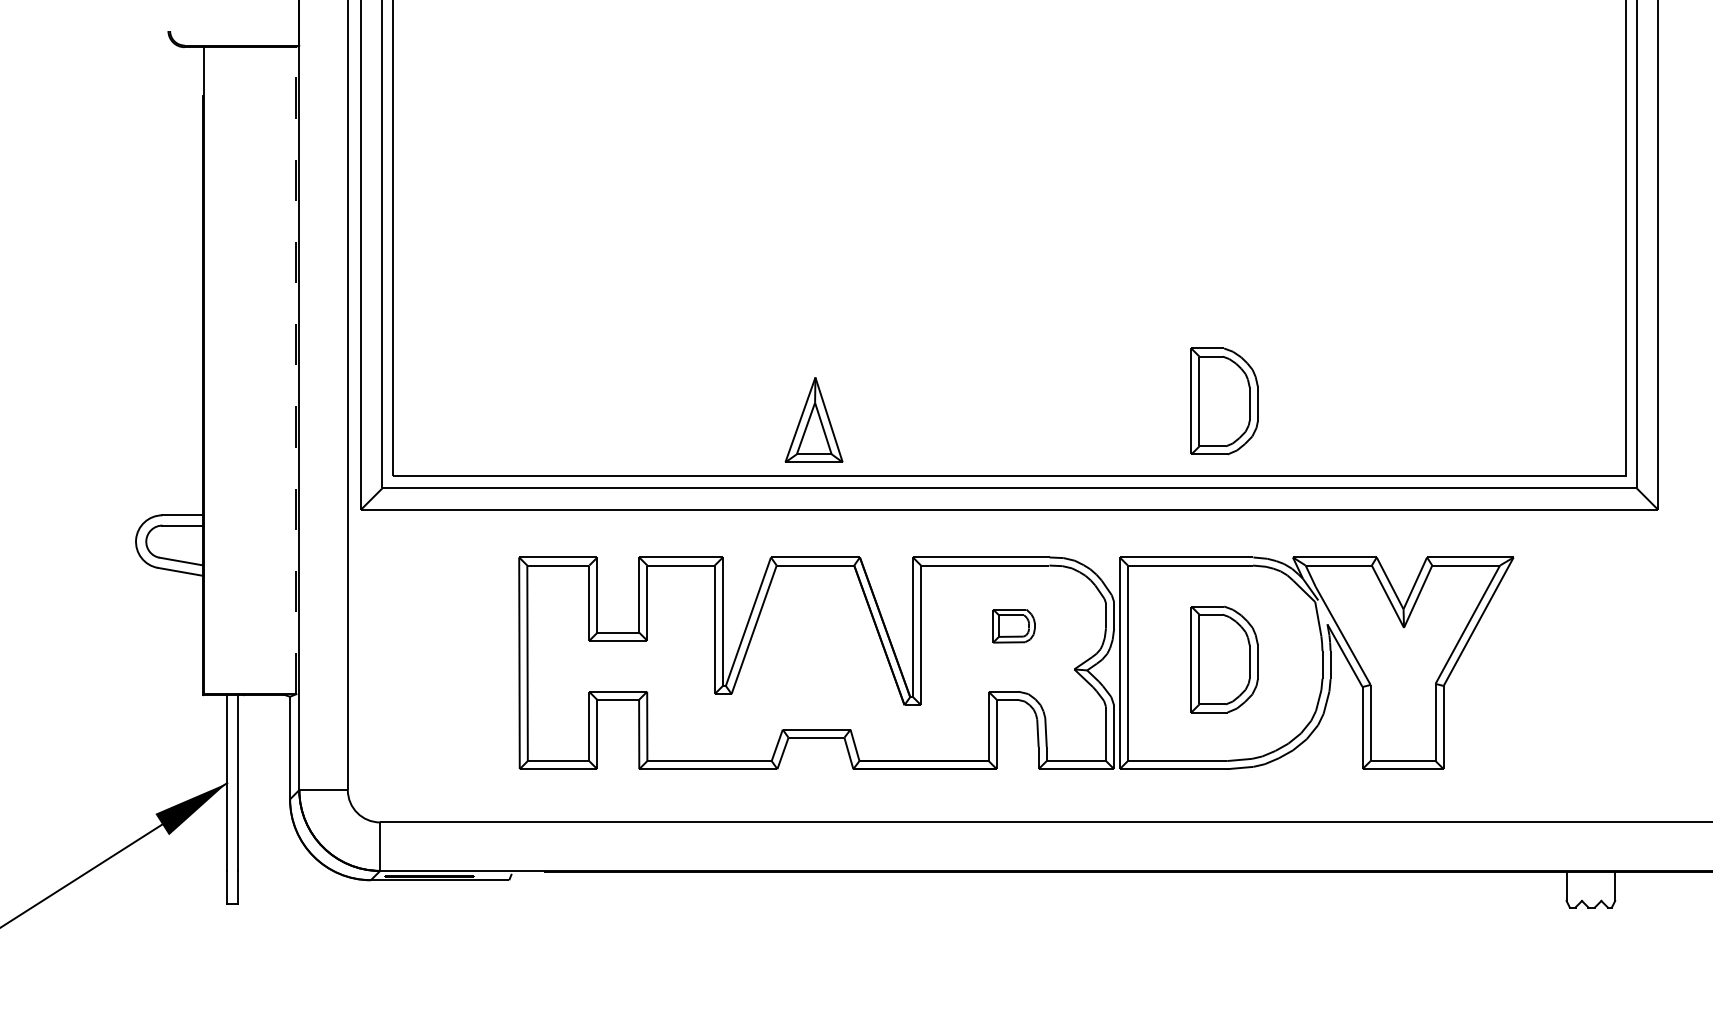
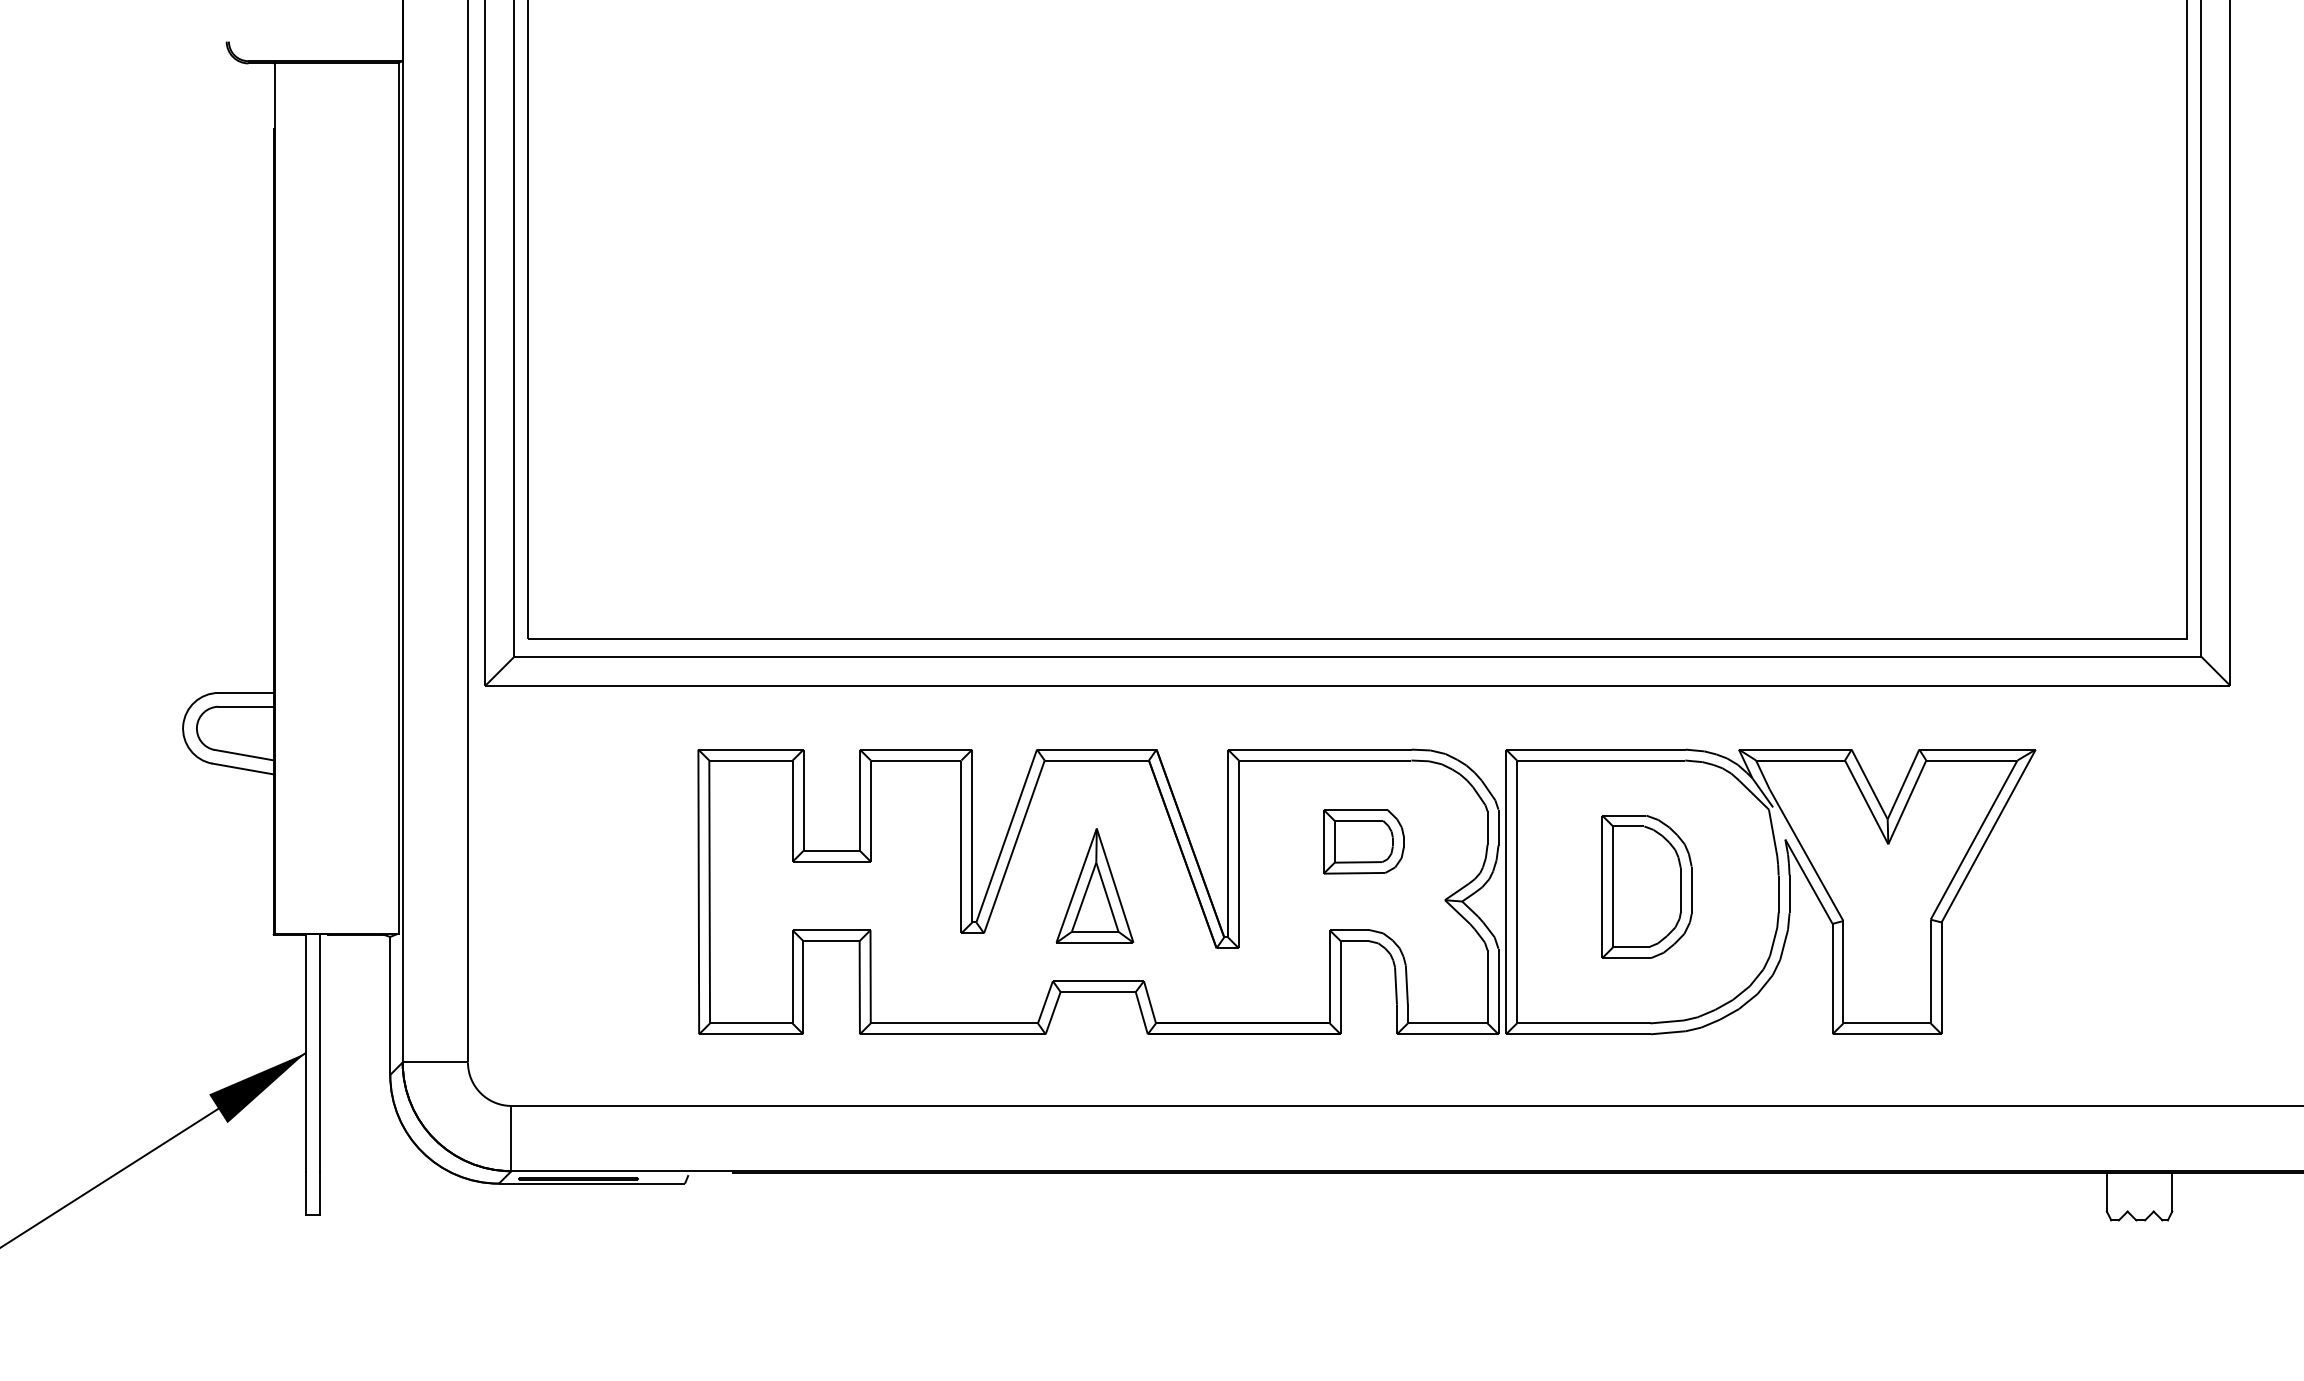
line: (296, 369) -> (398, 497), dashed -> solid
part: (1224, 401) -> (1646, 539), removed
part: (813, 419) -> (1094, 885), moved
part: (1013, 625) -> (1363, 841), size x1.43

